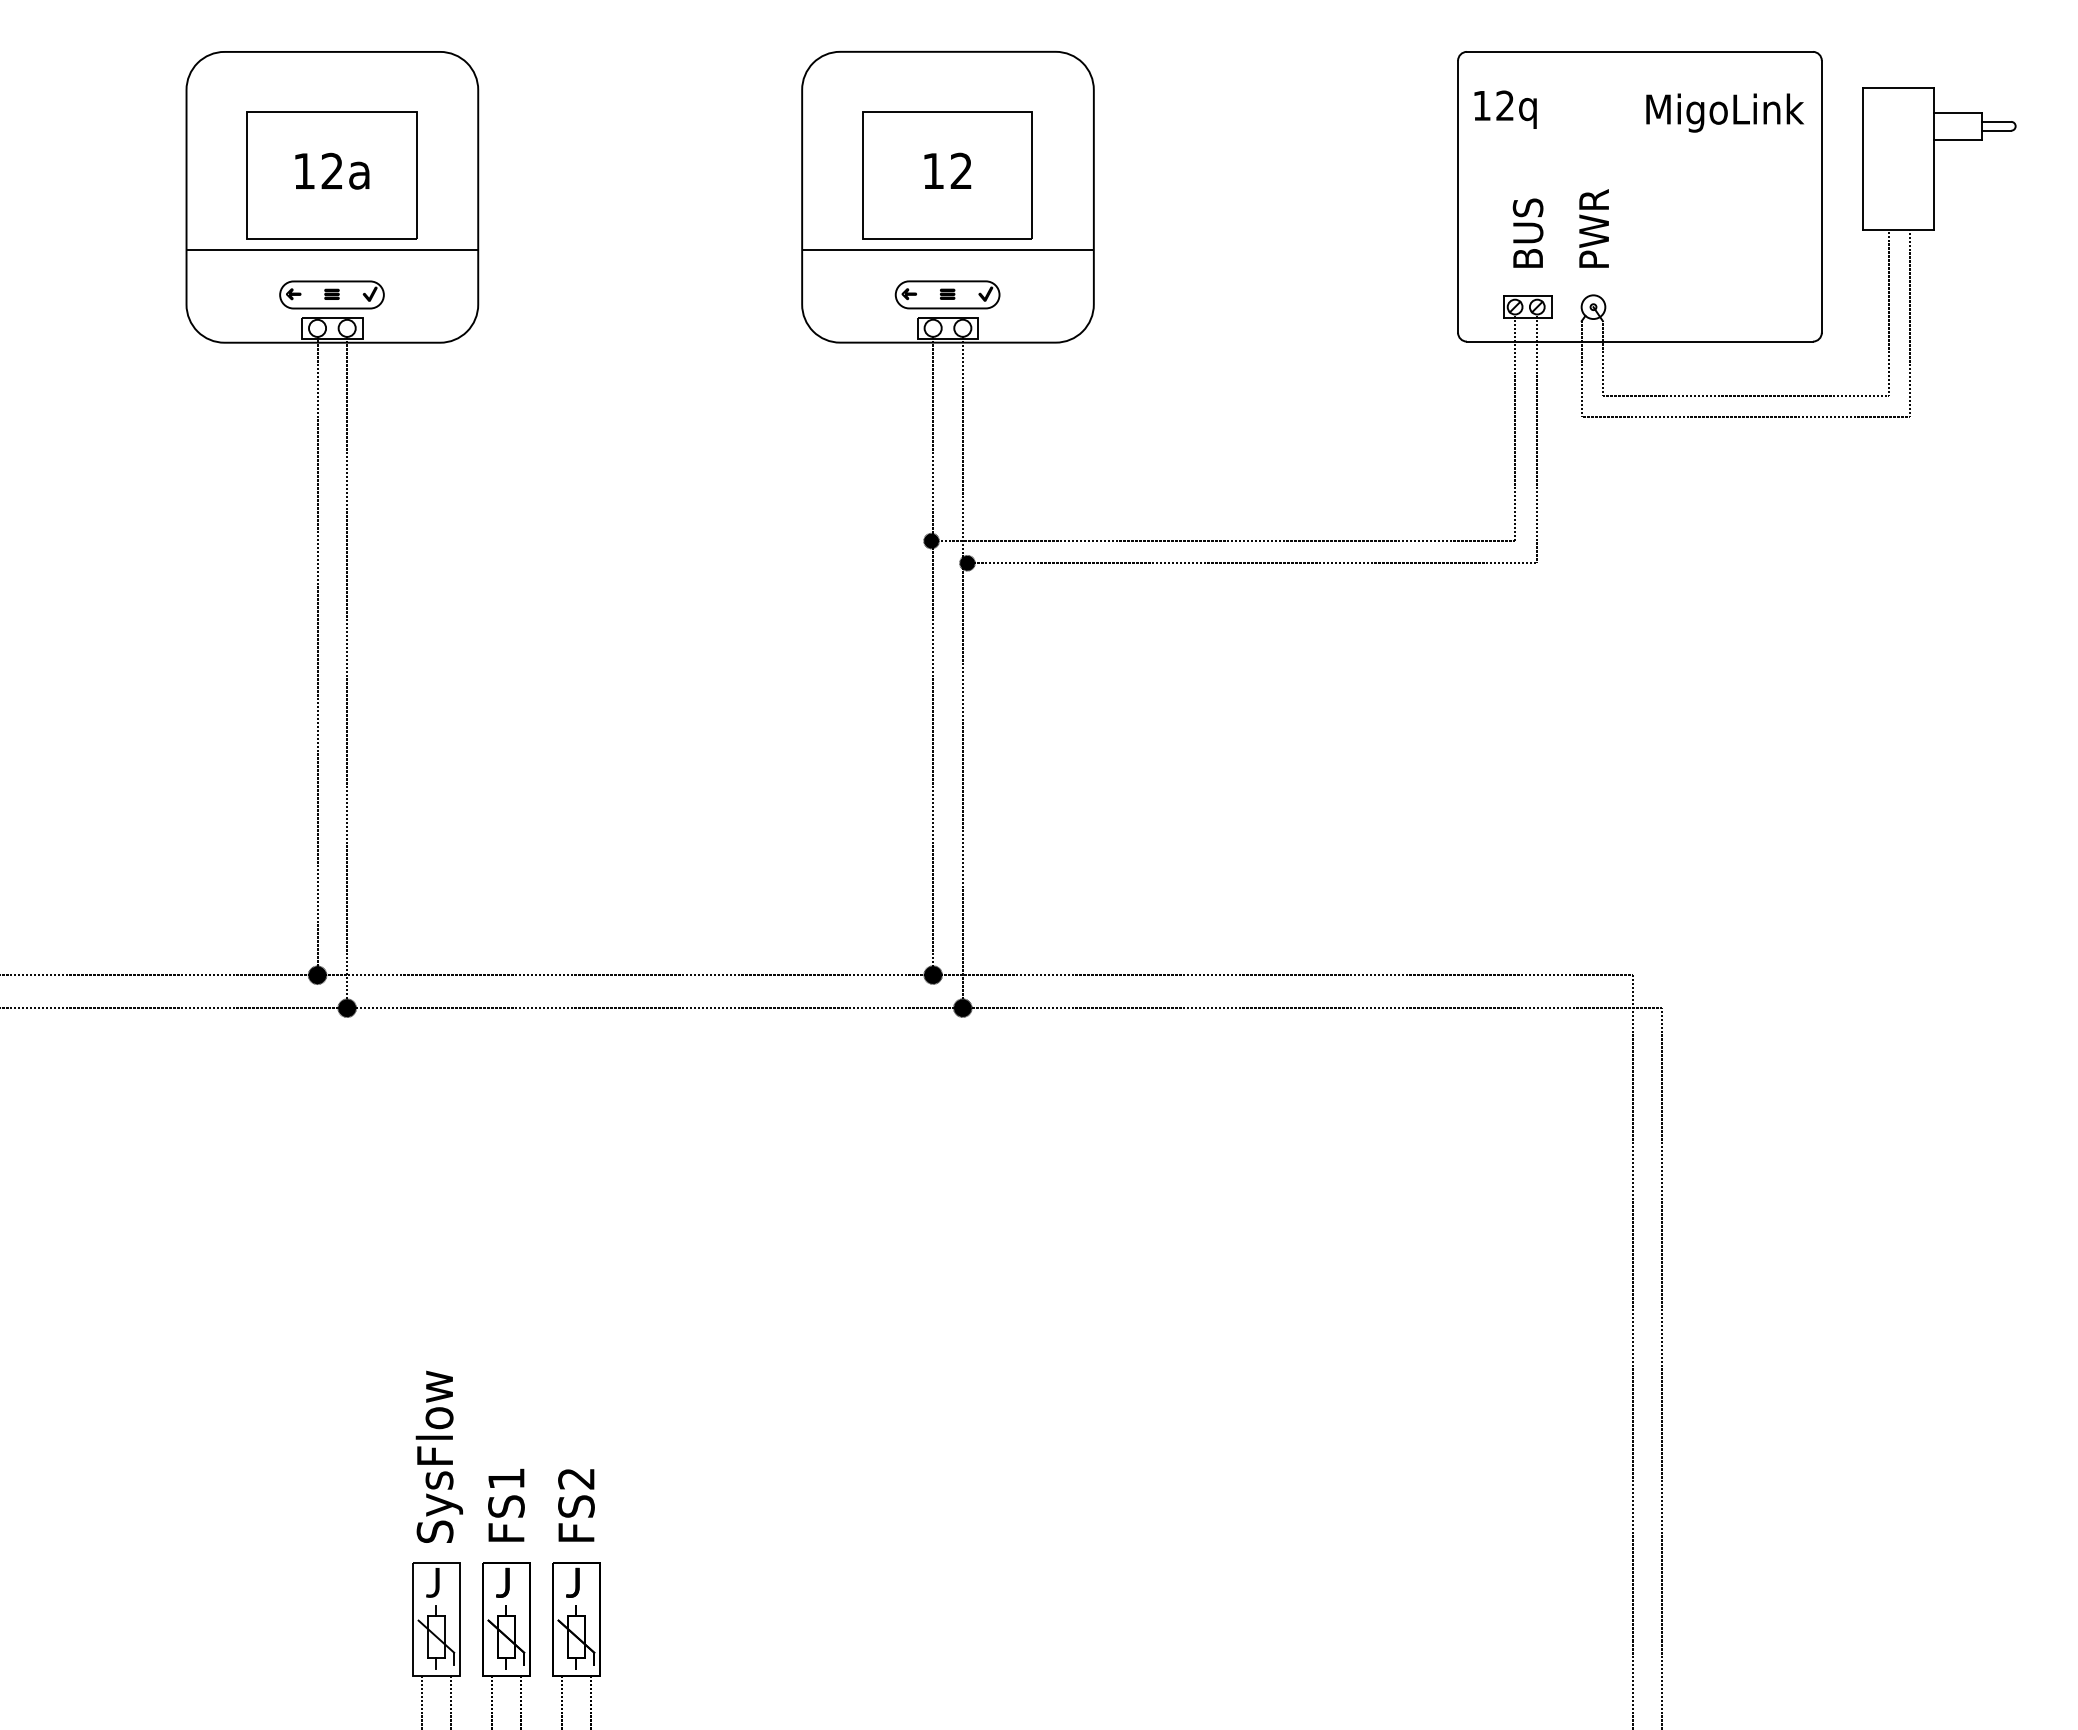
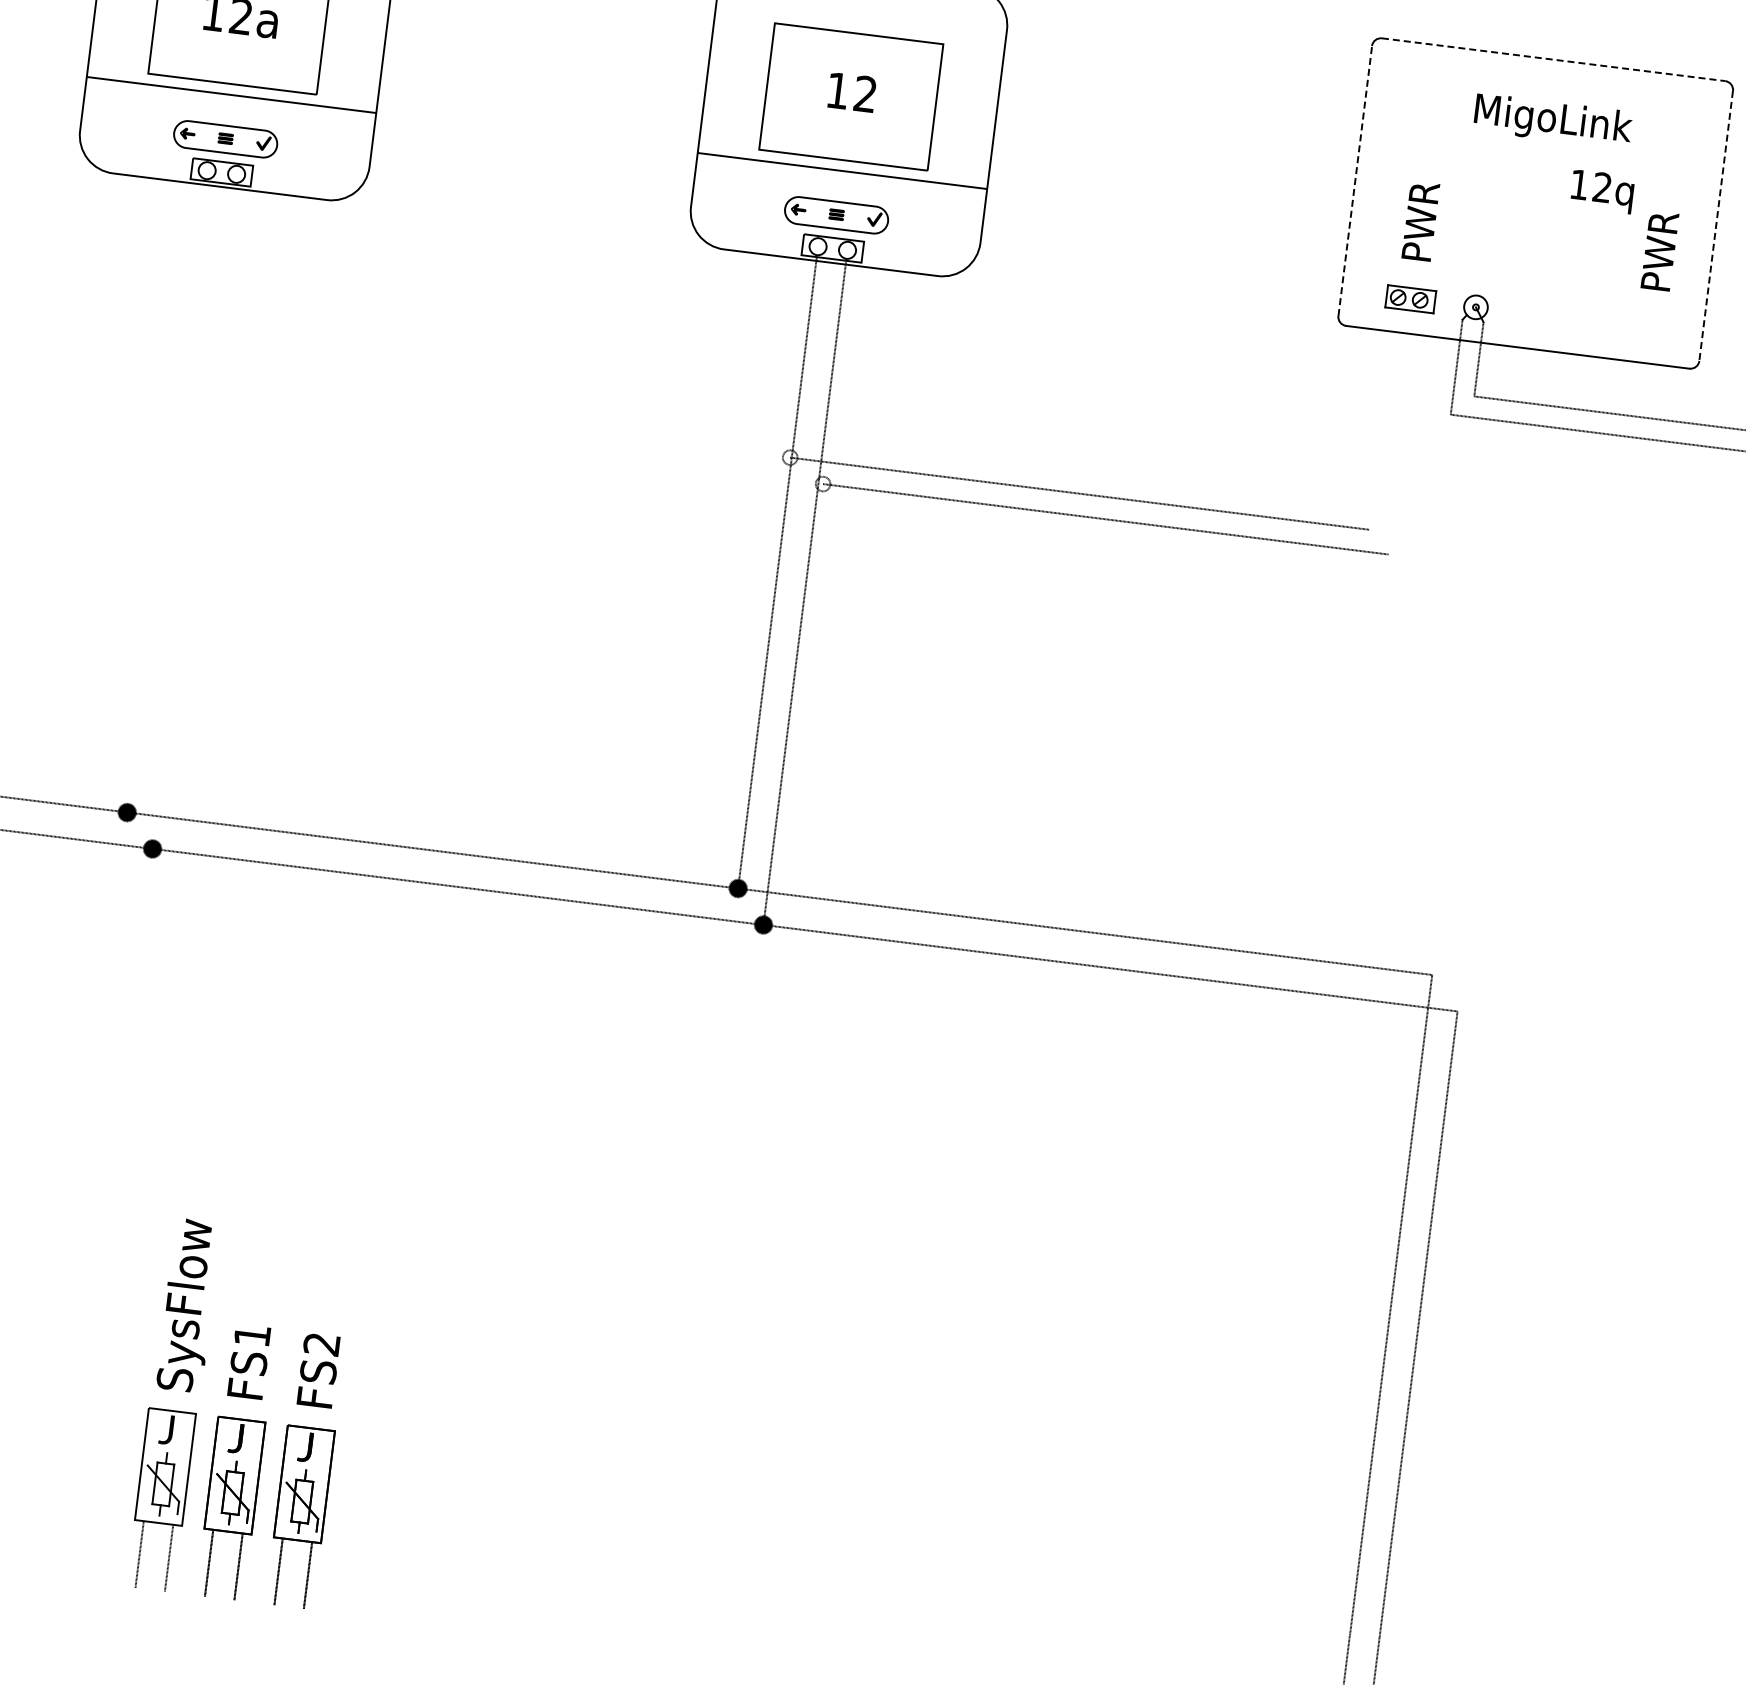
line: (1640, 51) -> (1554, 59), solid -> dashed
text: (1505, 109) -> (1602, 191), moved
text: (1725, 112) -> (1553, 120), moved
line: (1458, 196) -> (1355, 180), solid -> dashed
line: (1821, 197) -> (1715, 226), solid -> dashed
text: (1527, 226) -> (1420, 219), BUS -> PWR
text: (1593, 228) -> (1659, 250), moved
line: (1515, 427) -> (1383, 417), removed
line: (1537, 438) -> (1404, 430), removed
fill: (931, 540) -> (790, 457), removed
fill: (967, 562) -> (823, 483), removed
line: (317, 655) -> (166, 495), removed
line: (347, 672) -> (194, 515), removed

